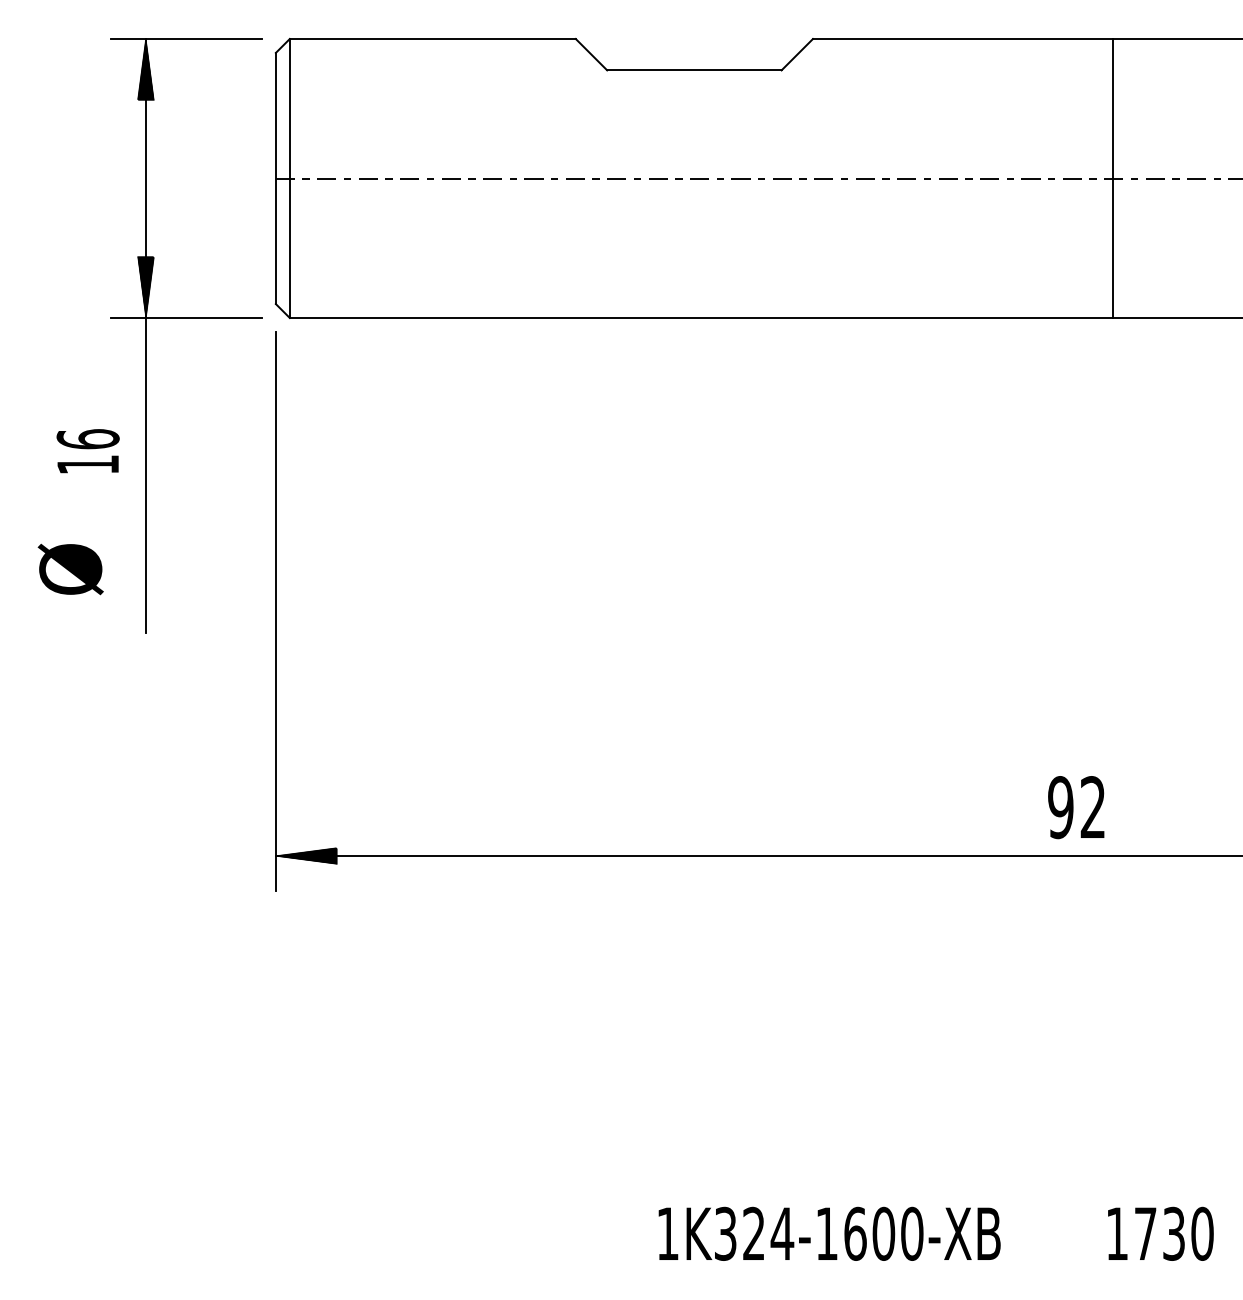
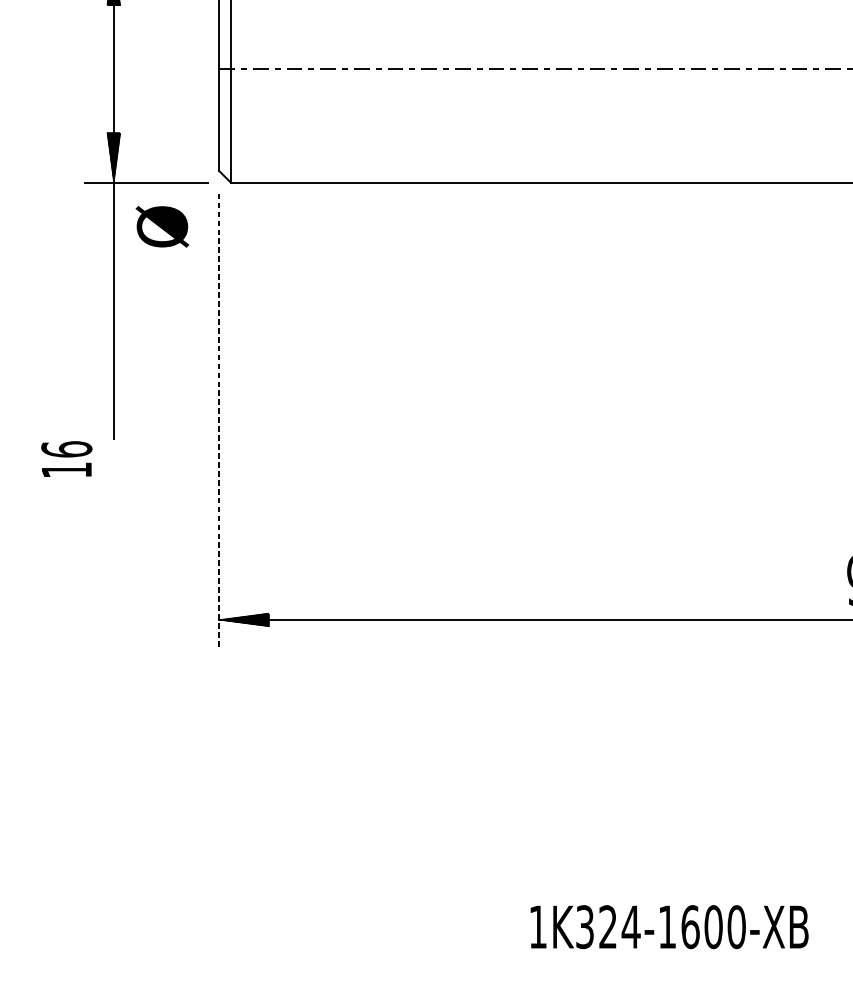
text: (87, 451) -> (66, 459), moved
text: (70, 569) -> (162, 226), moved
line: (275, 611) -> (219, 421), solid -> dashed

